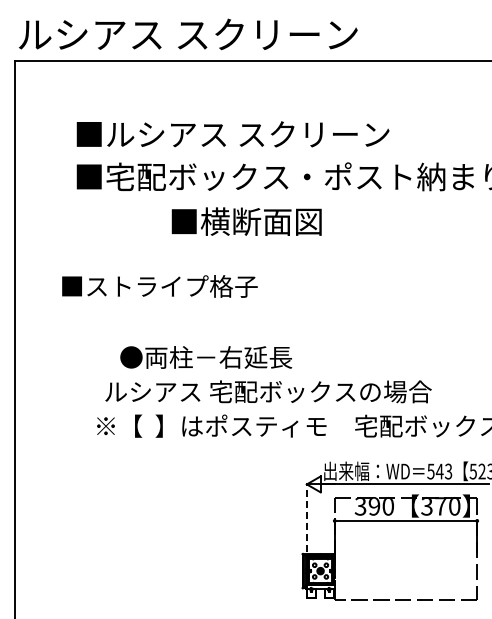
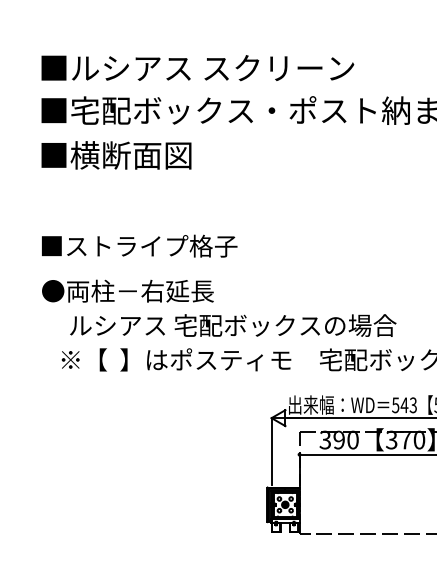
text: (246, 221) -> (116, 155), moved
text: (159, 286) -> (139, 246), moved
text: (206, 357) -> (128, 291), moved
line: (306, 517) -> (271, 451), dashed -> solid

